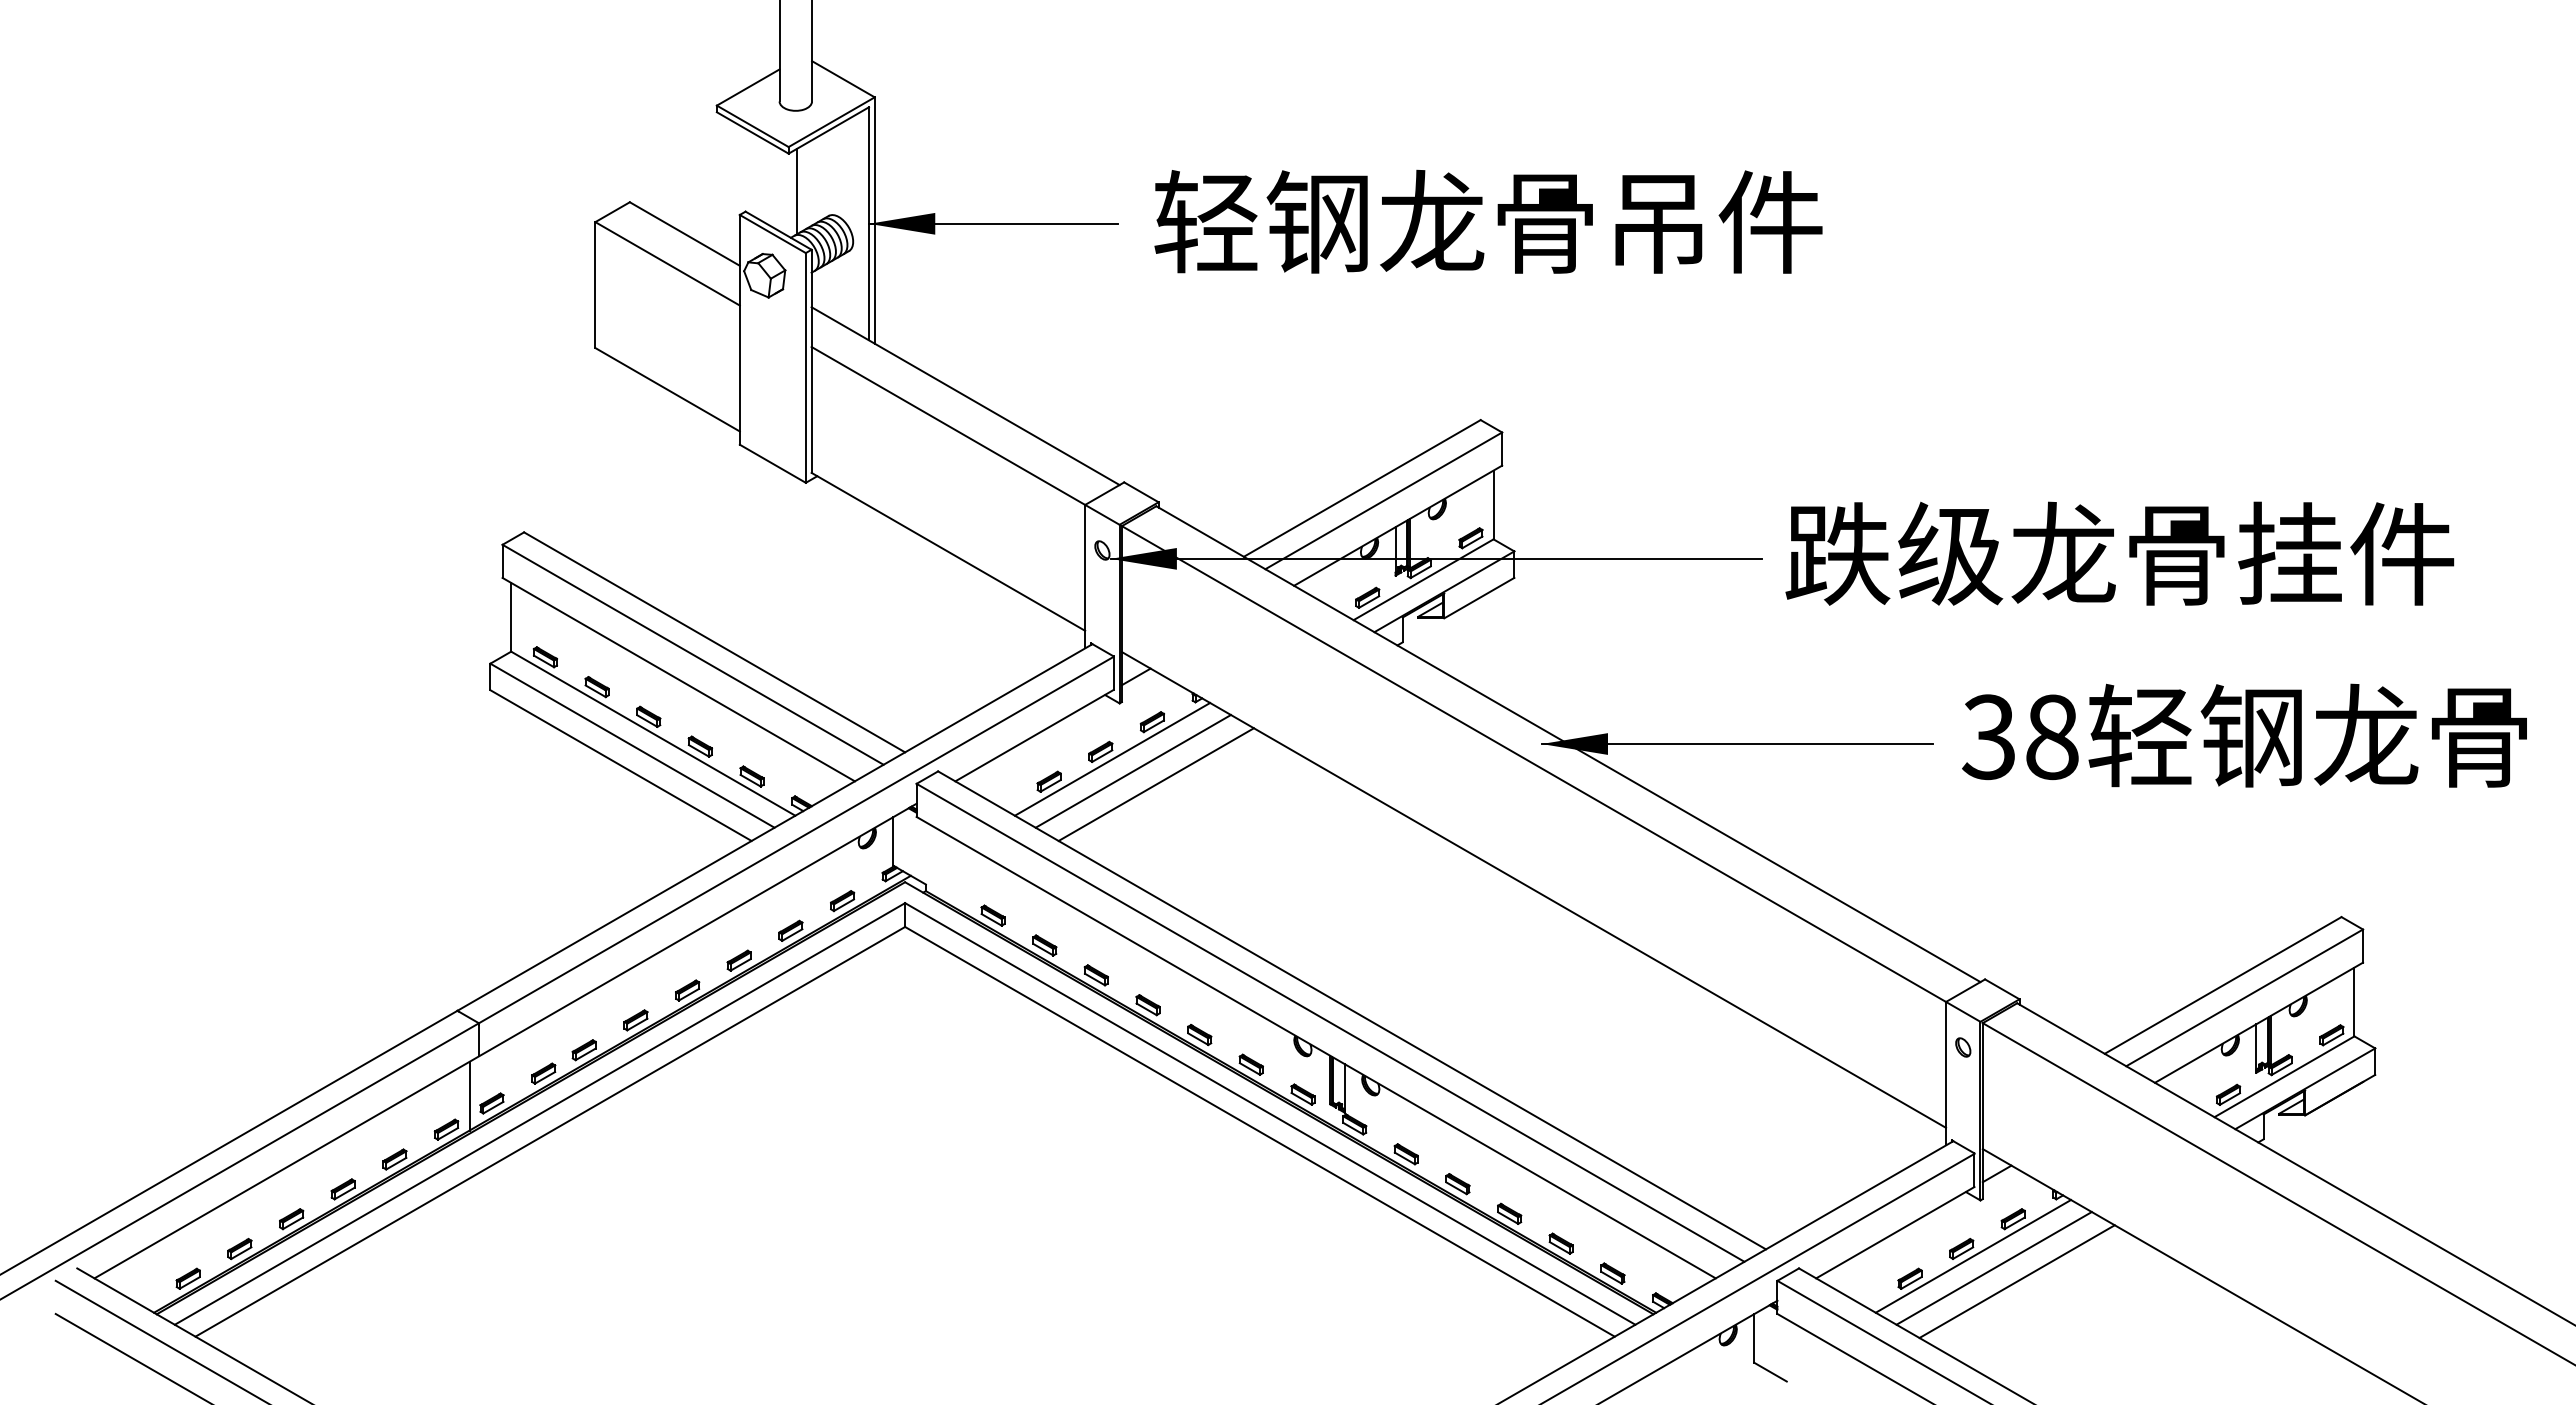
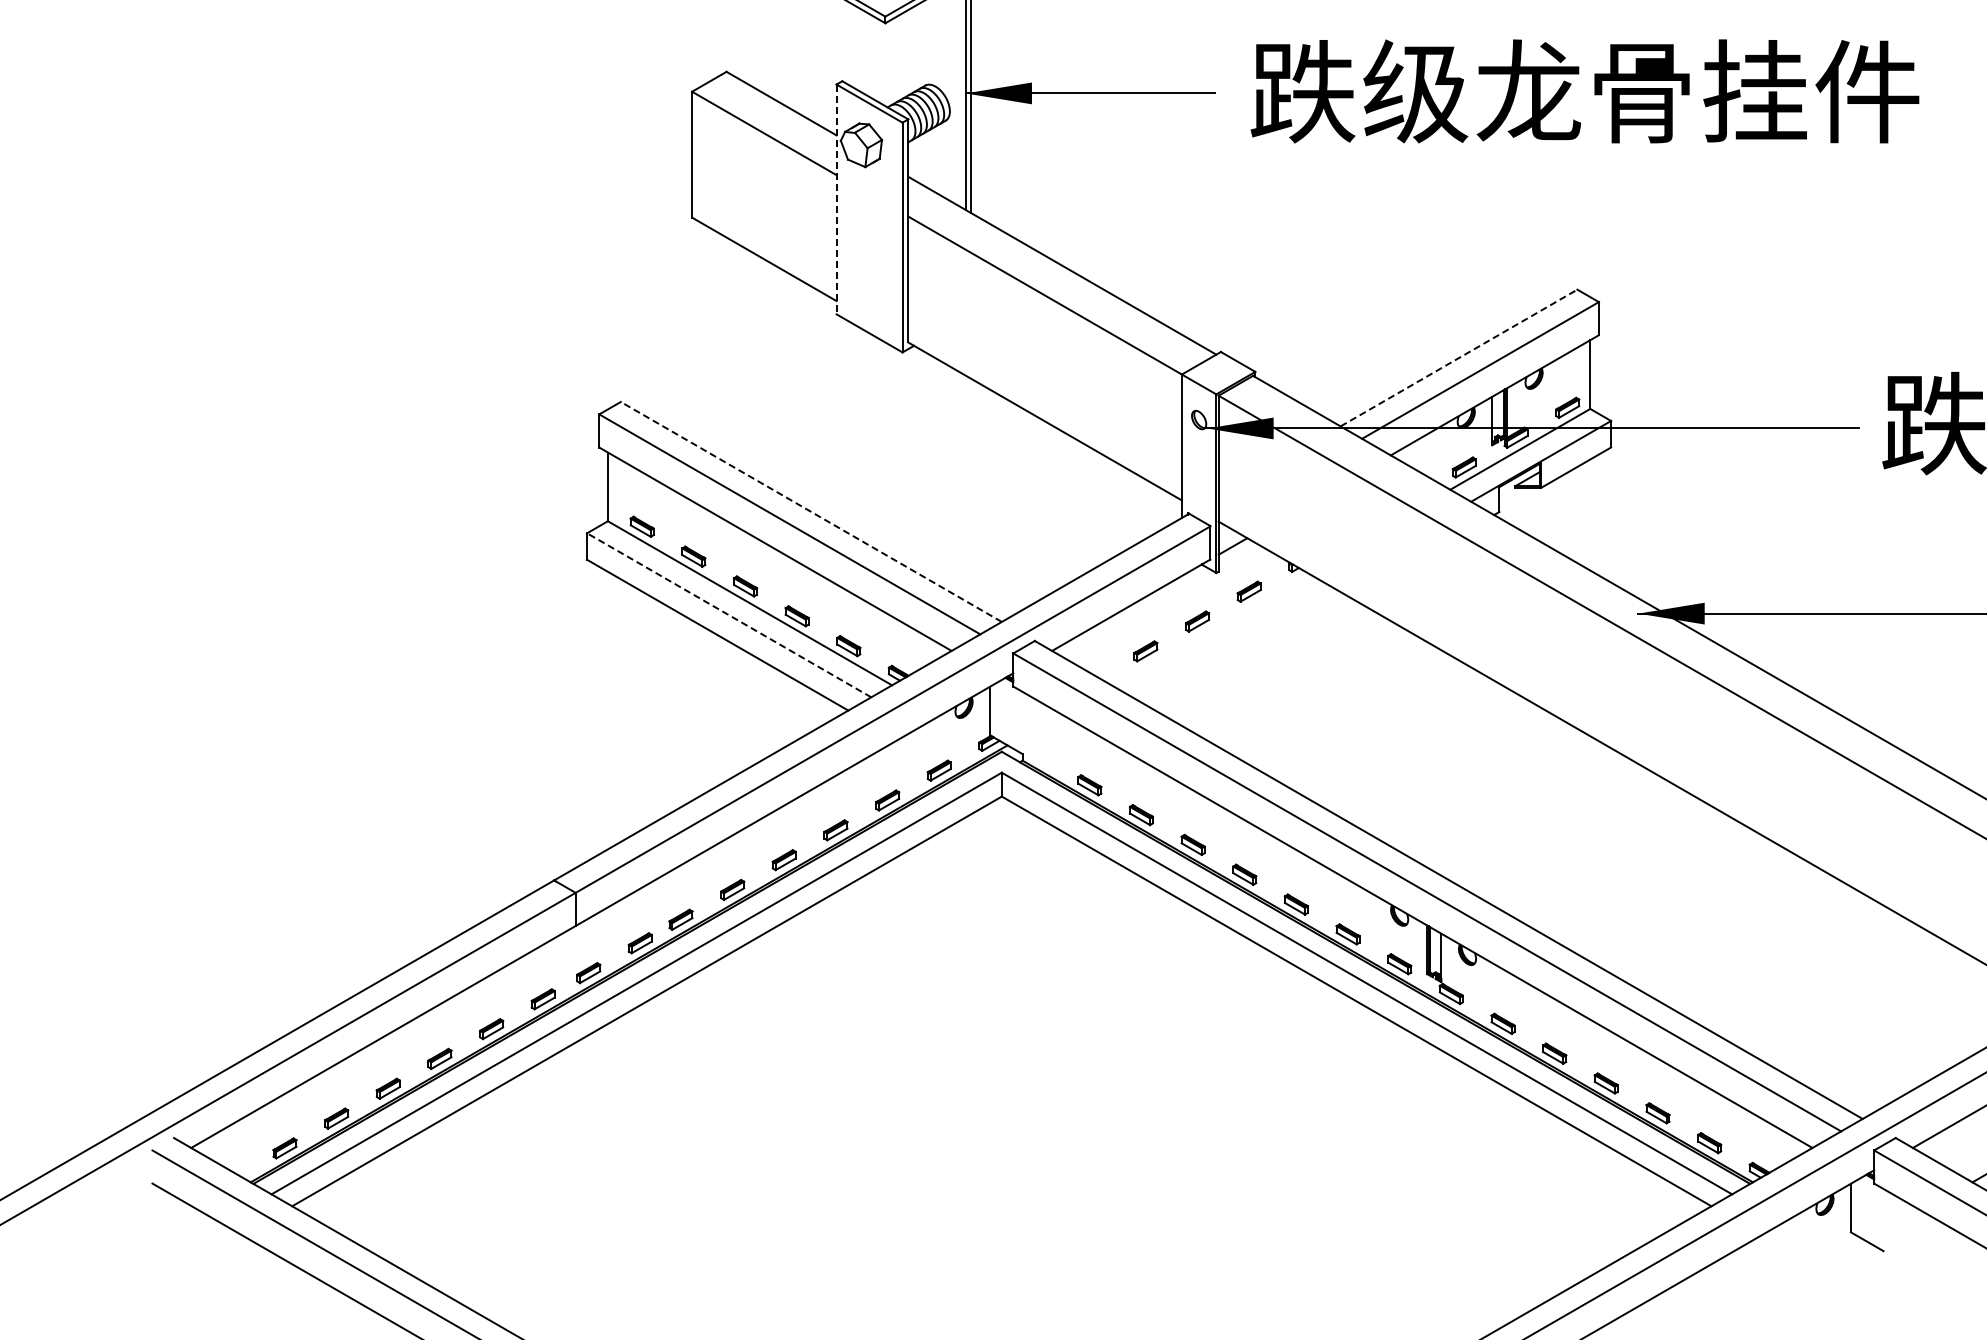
line: (797, 191) -> (894, 61), removed
text: (1431, 221) -> (1528, 91), 轻钢龙骨吊件 -> 跌级龙骨挂件
line: (739, 329) -> (836, 199), solid -> dashed
line: (1362, 488) -> (1459, 358), solid -> dashed
line: (714, 642) -> (811, 512), solid -> dashed
line: (632, 745) -> (729, 615), solid -> dashed
line: (1112, 758) -> (1209, 628), removed
line: (1132, 771) -> (1229, 641), removed
line: (1155, 784) -> (1252, 654), removed
line: (469, 1095) -> (566, 965), removed

